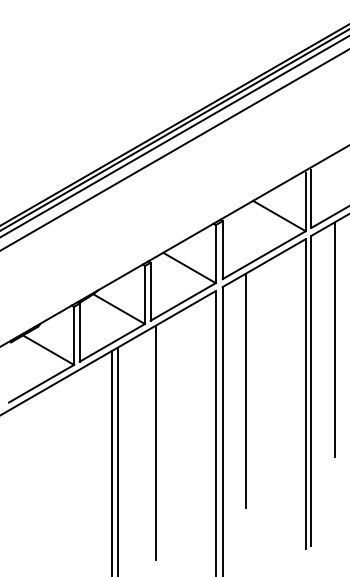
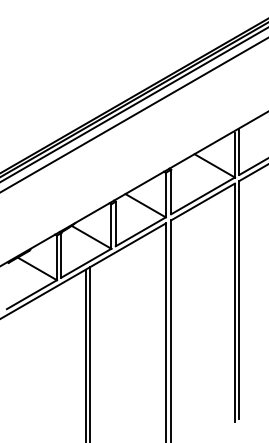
line: (335, 339) -> (257, 260), removed
line: (245, 391) -> (188, 300), removed
line: (155, 443) -> (119, 340), removed

